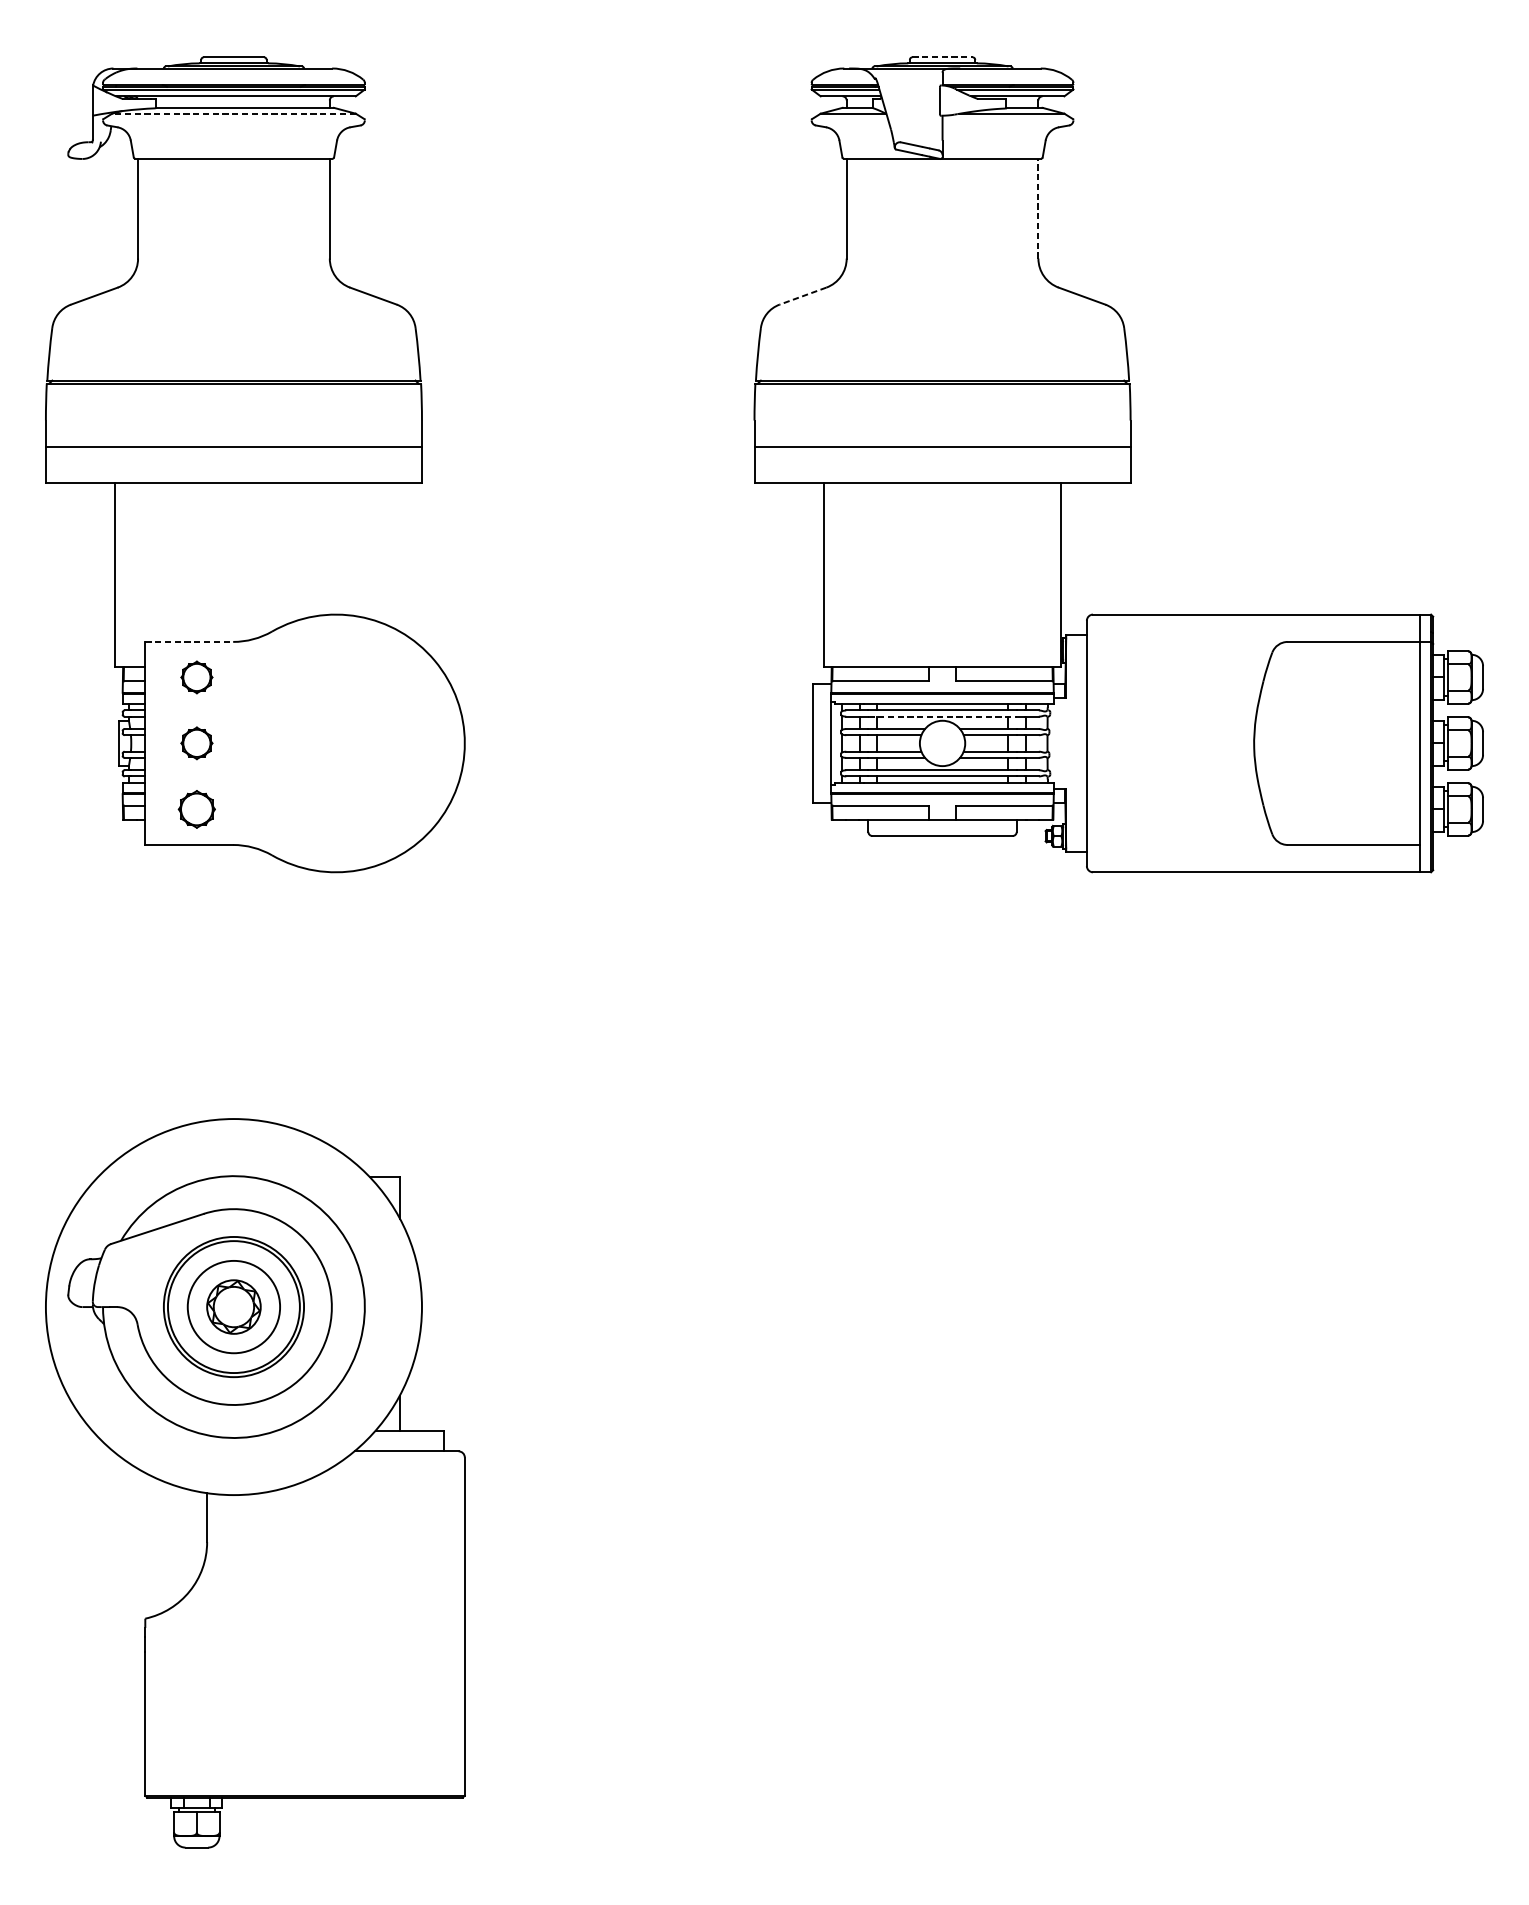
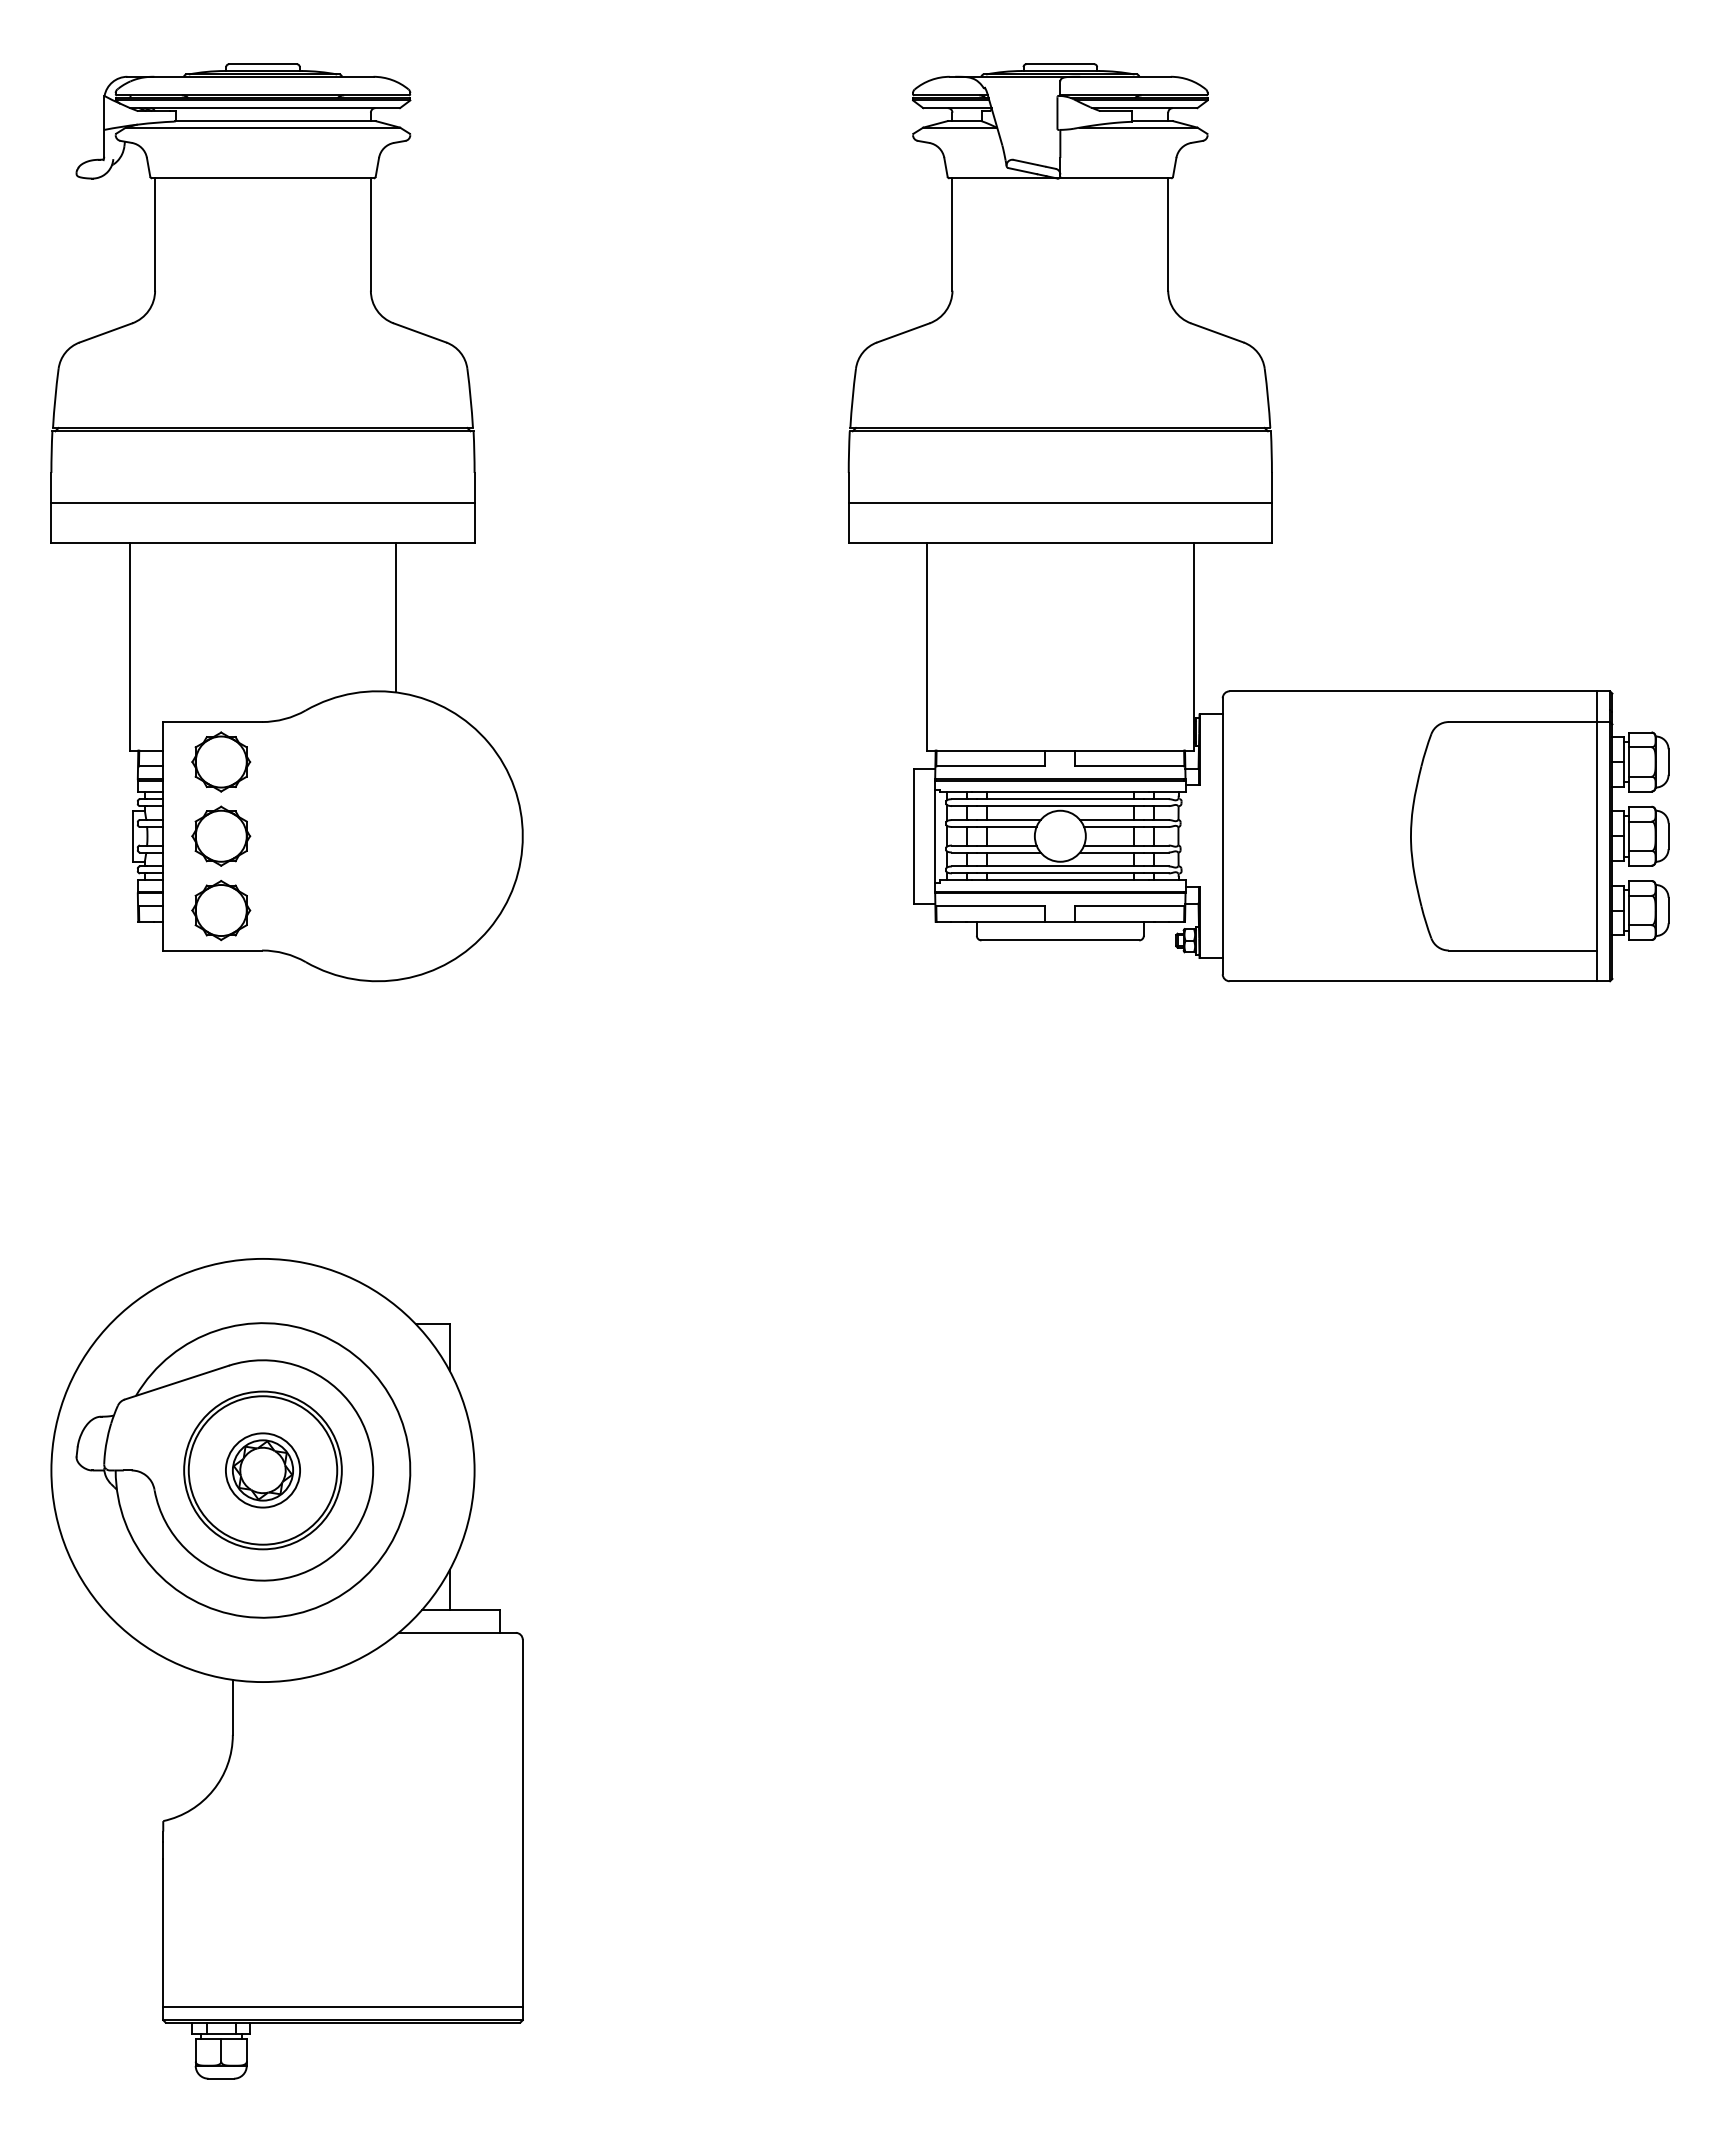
line: (942, 57) -> (1060, 64), dashed -> solid
line: (233, 113) -> (262, 127), dashed -> solid
line: (1038, 208) -> (1168, 234), dashed -> solid
line: (803, 295) -> (903, 332), dashed -> solid
line: (352, 549) -> (396, 617), added
line: (189, 642) -> (213, 722), dashed -> solid
part: (197, 677) -> (221, 761), size x1.67
line: (942, 716) -> (1060, 806), dashed -> solid
part: (197, 742) -> (221, 835), size x1.67
part: (197, 809) -> (221, 910), size x1.43
circle: (233, 1307) -> (262, 1470), size x0.71
line: (304, 1784) -> (342, 2007), added

